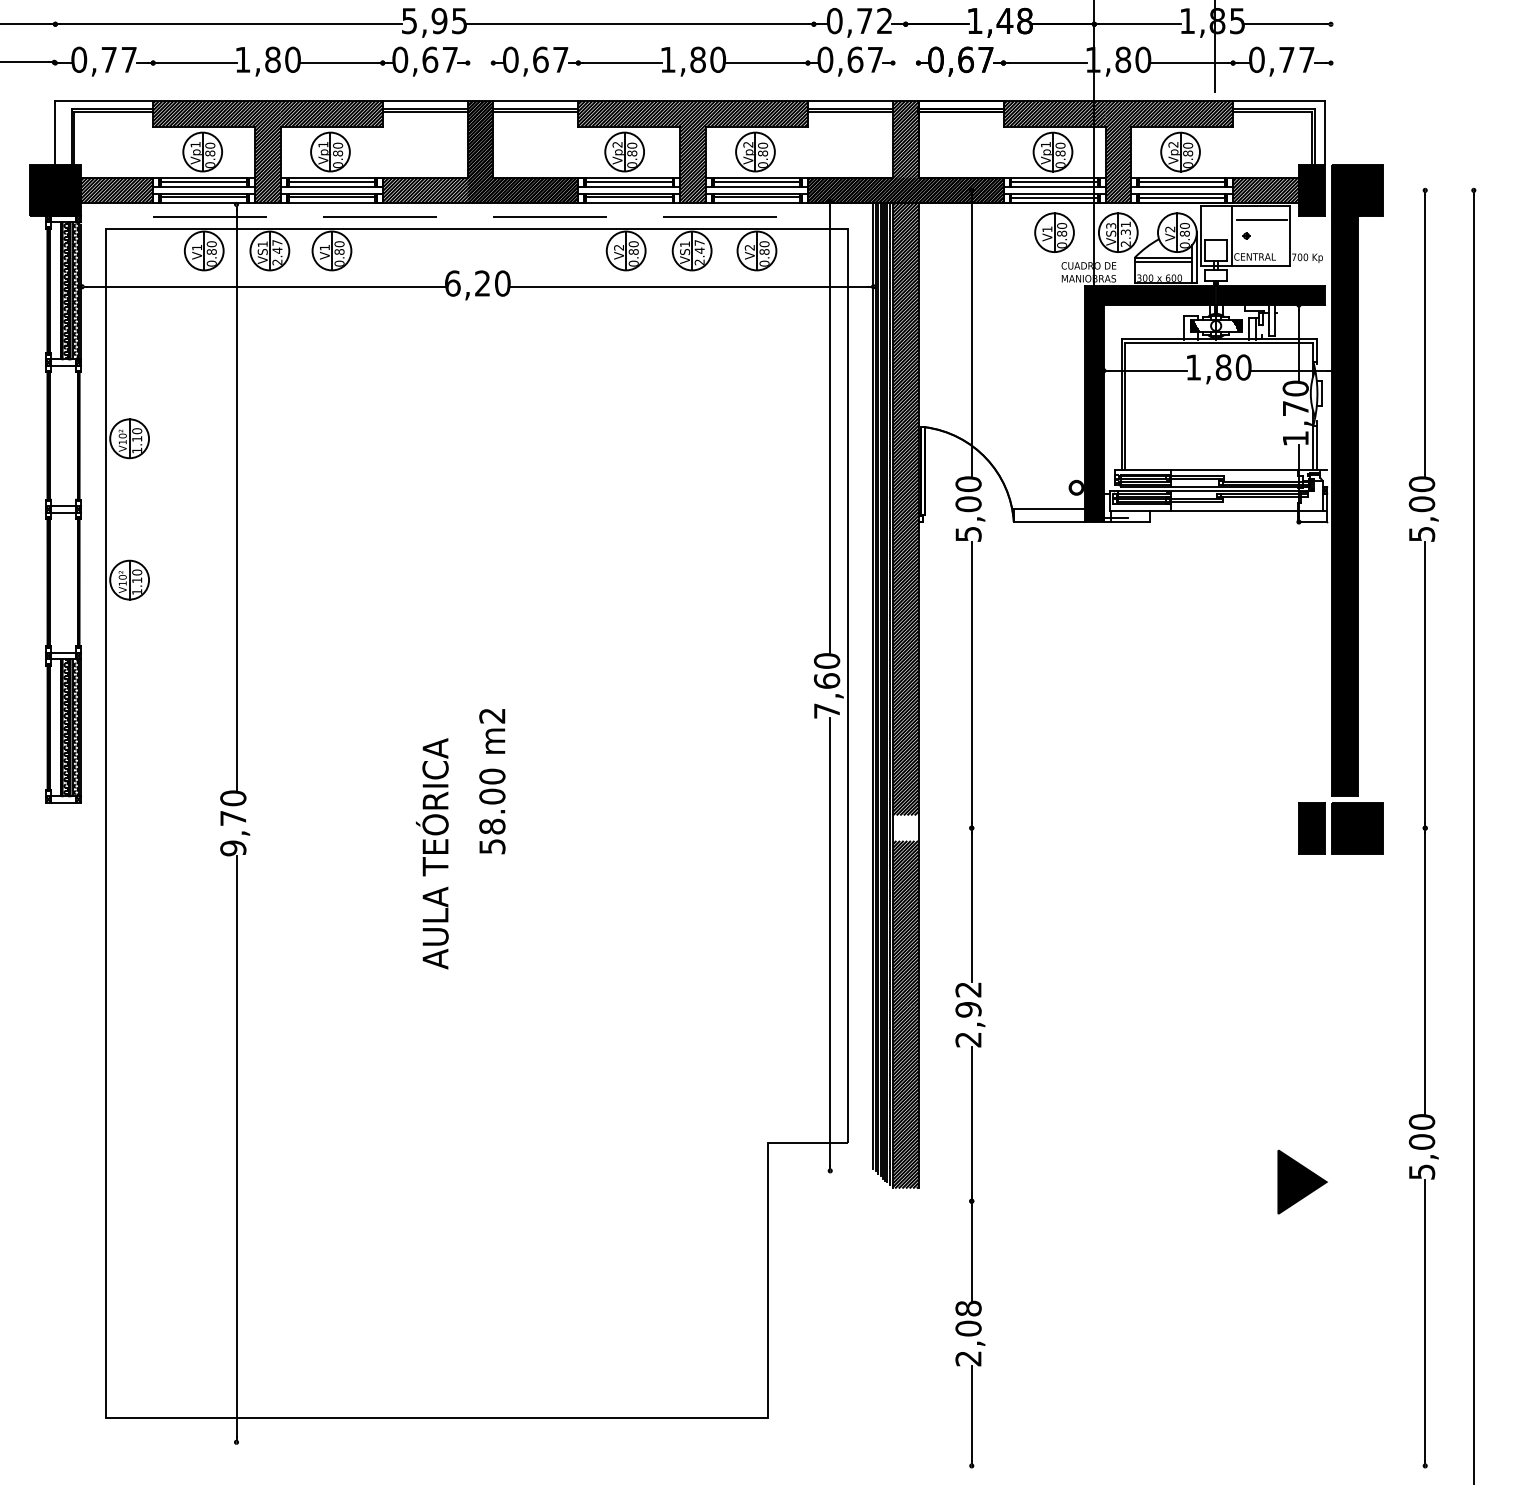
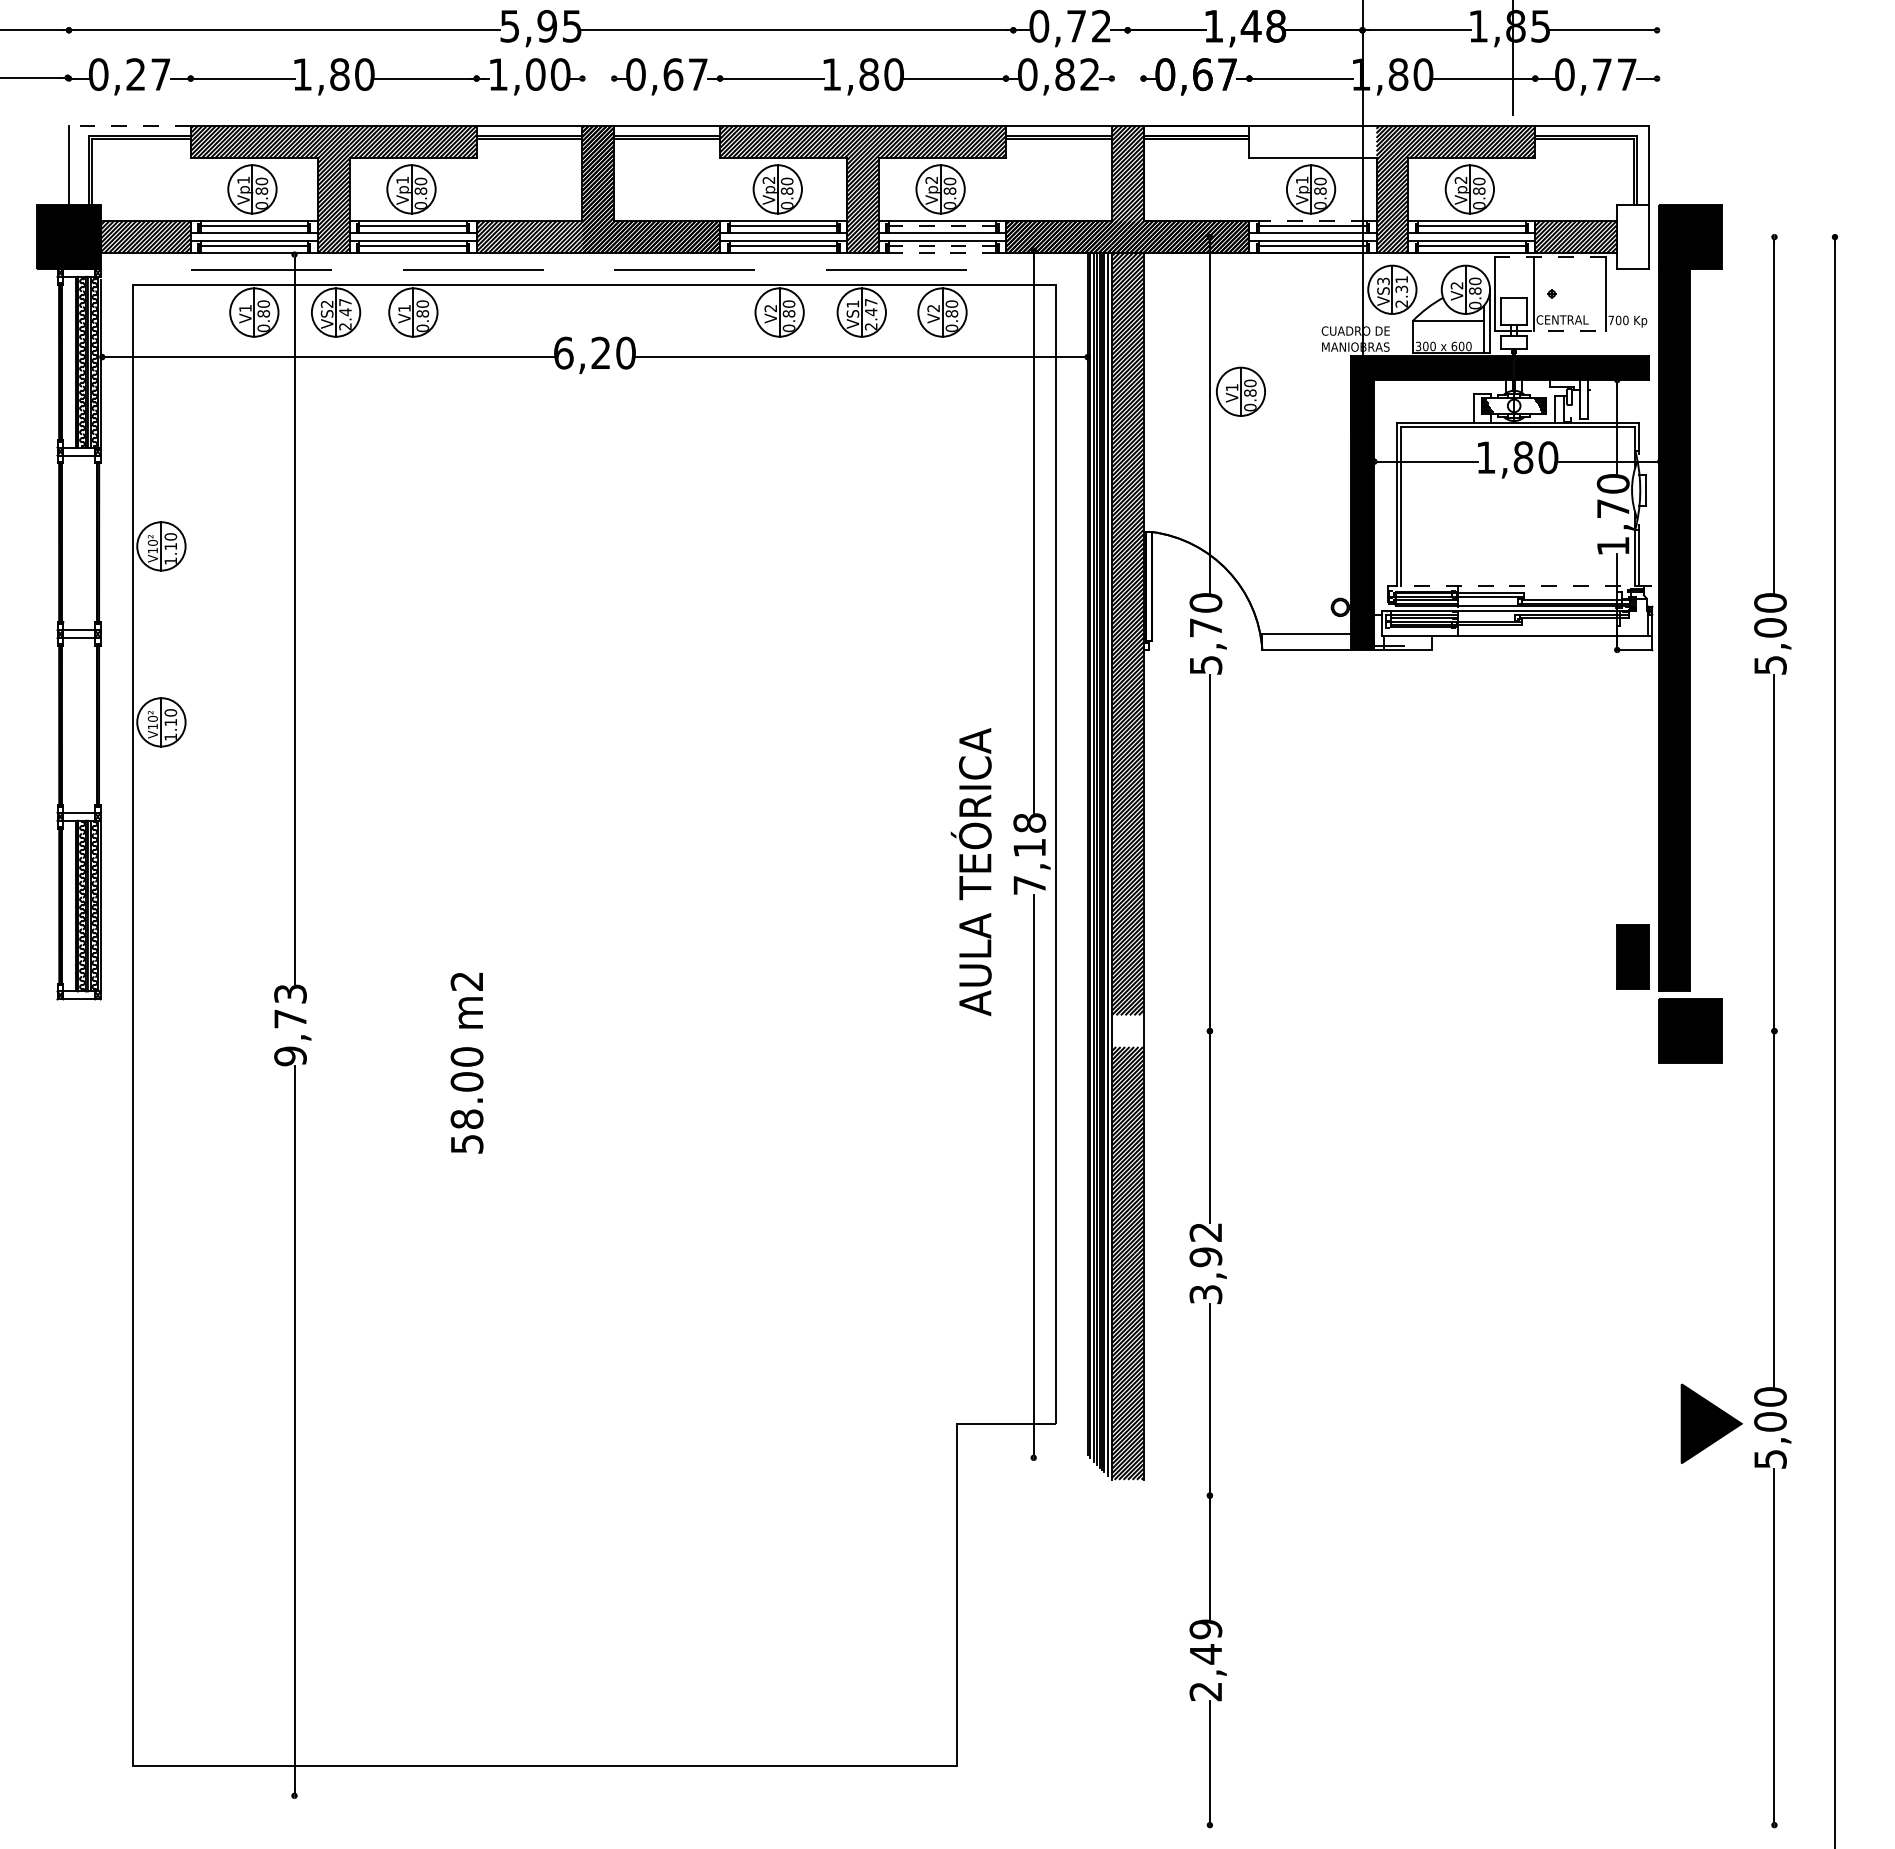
text: (108, 59) -> (135, 74), 0,77 -> 0,27
text: (425, 59) -> (529, 74), 0,67 -> 1,00
text: (865, 59) -> (1077, 74), 0,67 -> 0,82
line: (103, 100) -> (129, 125), solid -> dashed
hatch: (1054, 113) -> (1312, 141), removed
line: (1054, 177) -> (1312, 221), solid -> dashed
line: (756, 181) -> (942, 226), solid -> dashed
fill: (1311, 189) -> (1633, 236), removed
line: (756, 197) -> (942, 245), solid -> dashed
line: (756, 203) -> (942, 253), solid -> dashed
line: (1244, 206) -> (1549, 257), solid -> dashed
line: (1261, 220) -> (1570, 274), removed
part: (1054, 232) -> (1240, 391), moved
text: (262, 243) -> (326, 303), VS1 -> VS2
line: (1163, 262) -> (1448, 326), removed
line: (1254, 265) -> (1561, 330), solid -> dashed
line: (1221, 470) -> (1520, 585), solid -> dashed
text: (968, 503) -> (1205, 627), 5,00 -> 5,70
text: (826, 671) -> (1029, 835), 7,60 -> 7,18
text: (491, 781) -> (466, 1062), moved
text: (233, 797) -> (290, 993), 9,70 -> 9,73
part: (1311, 827) -> (1632, 956), moved
text: (431, 854) -> (970, 872), moved
text: (968, 1039) -> (1205, 1294), 2,92 -> 3,92
part: (1302, 1181) -> (1711, 1423), moved
text: (968, 1318) -> (1205, 1641), 2,08 -> 2,49

